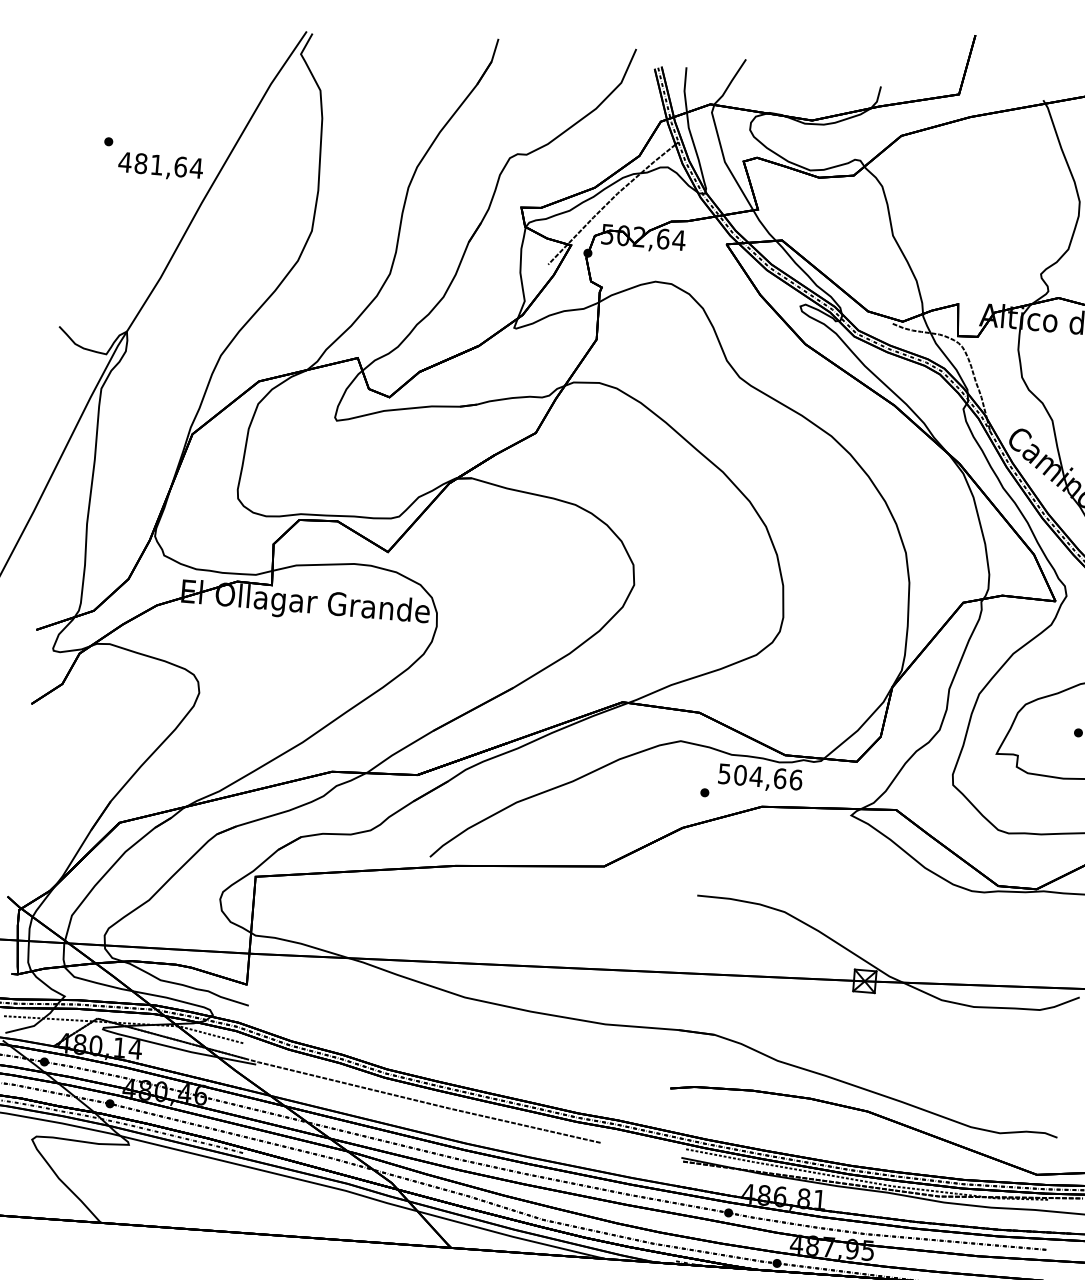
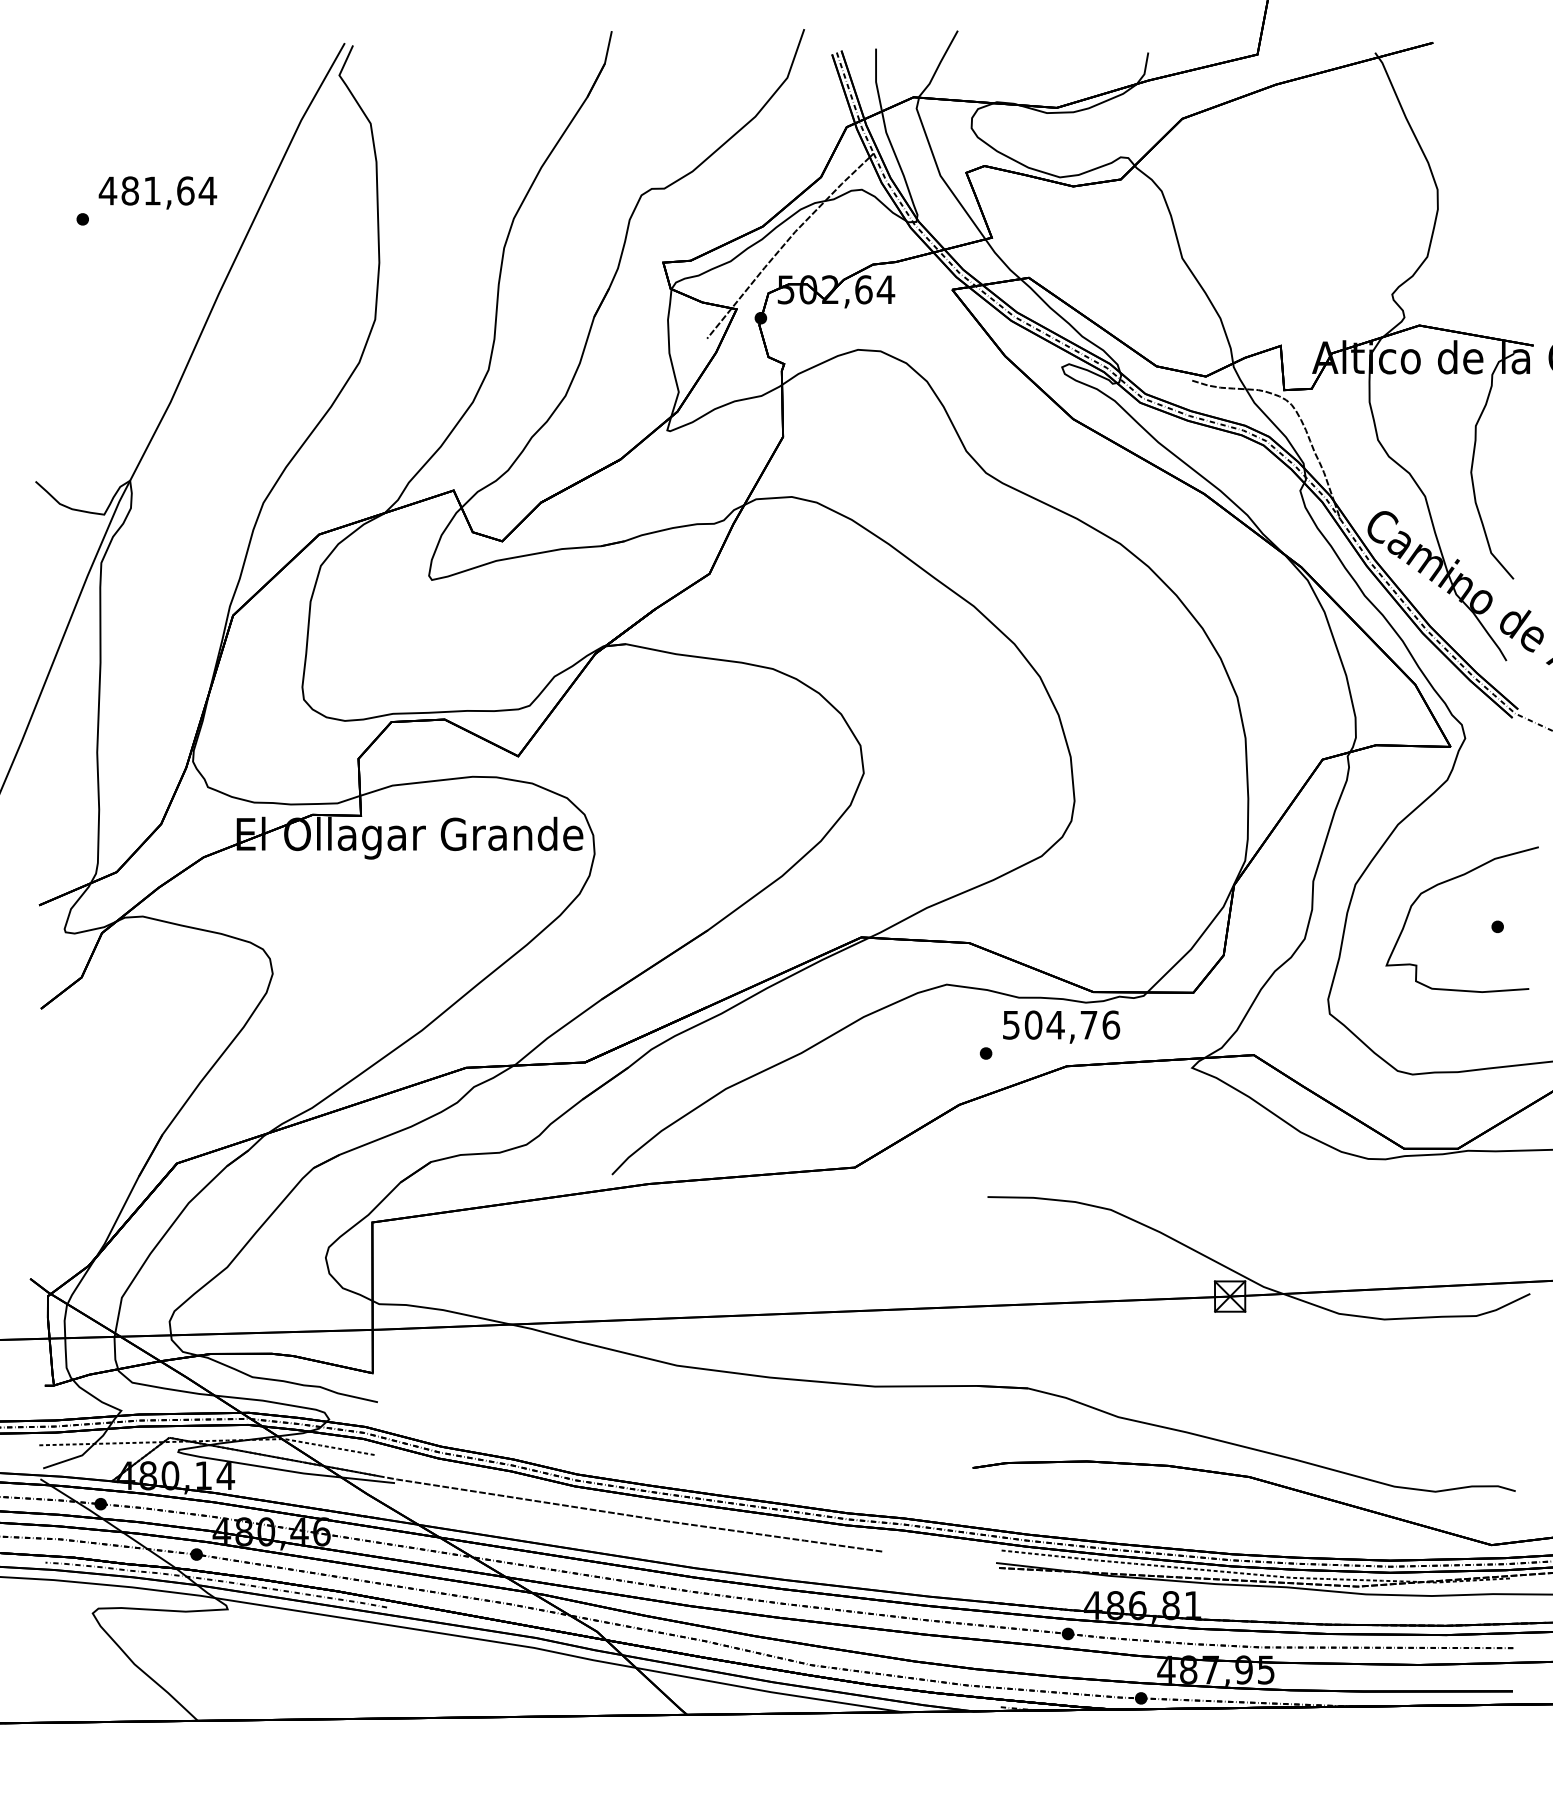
text: (160, 166) -> (157, 192), moved
text: (779, 778) -> (1088, 1024), 504,66 -> 504,76

